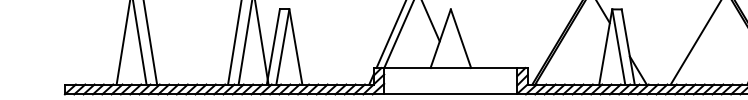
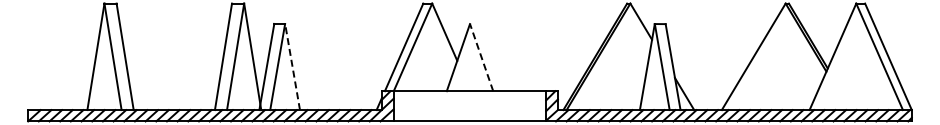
line: (460, 38) -> (481, 57), solid -> dashed
line: (295, 47) -> (292, 67), solid -> dashed

